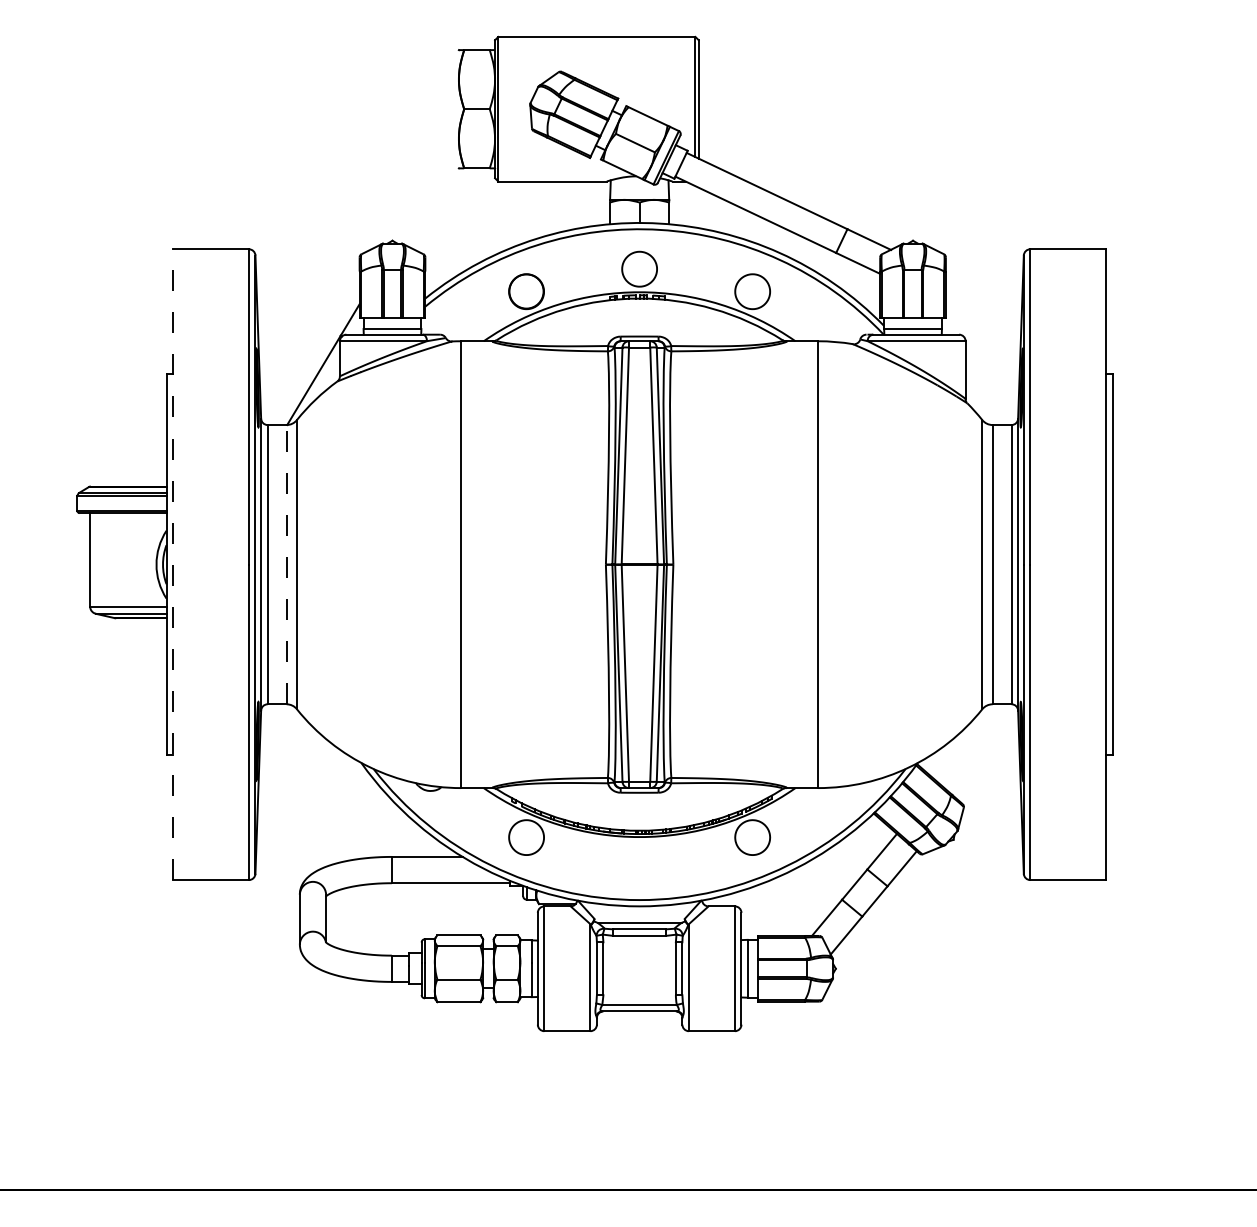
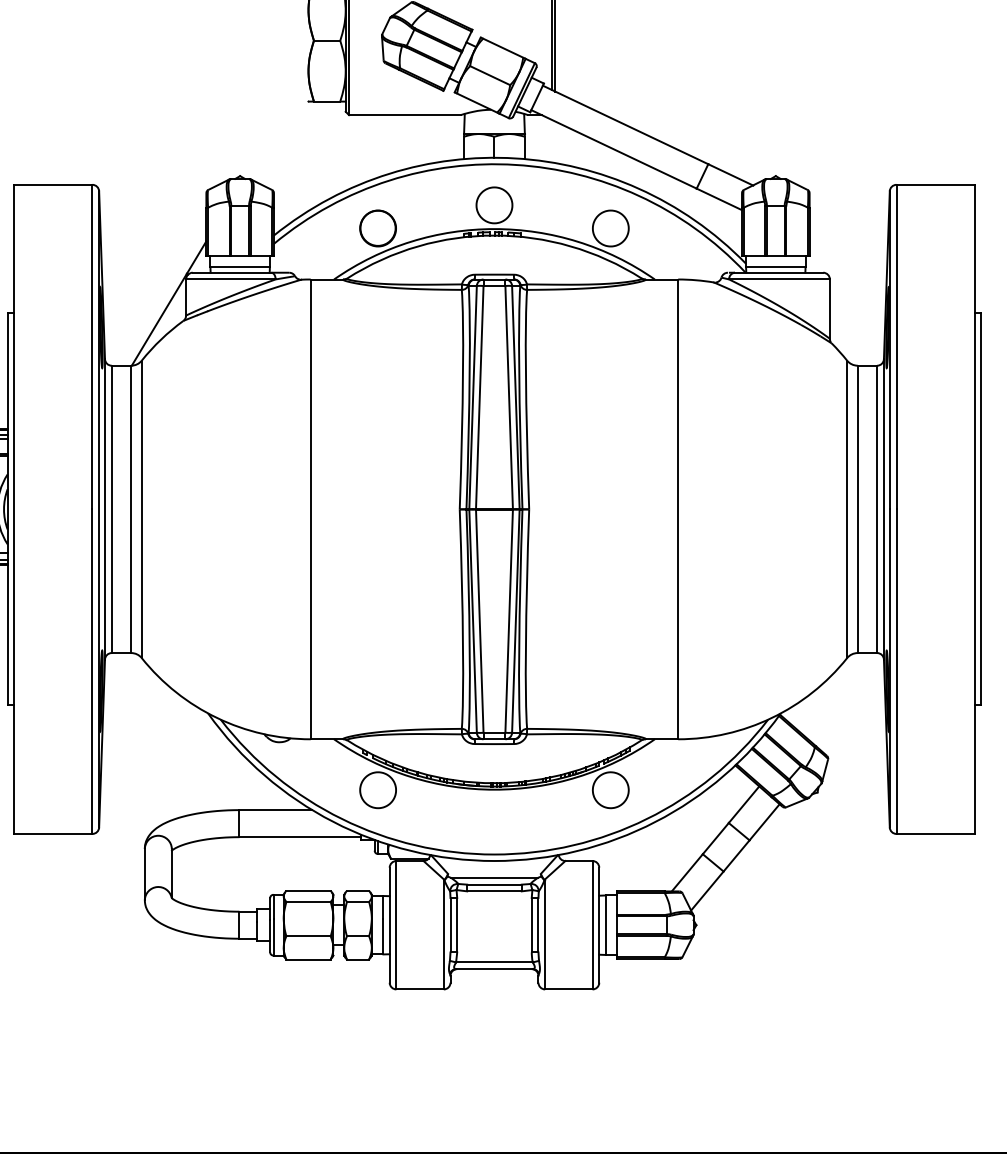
line: (173, 564) -> (14, 509), dashed -> solid
line: (286, 564) -> (131, 509), dashed -> solid

